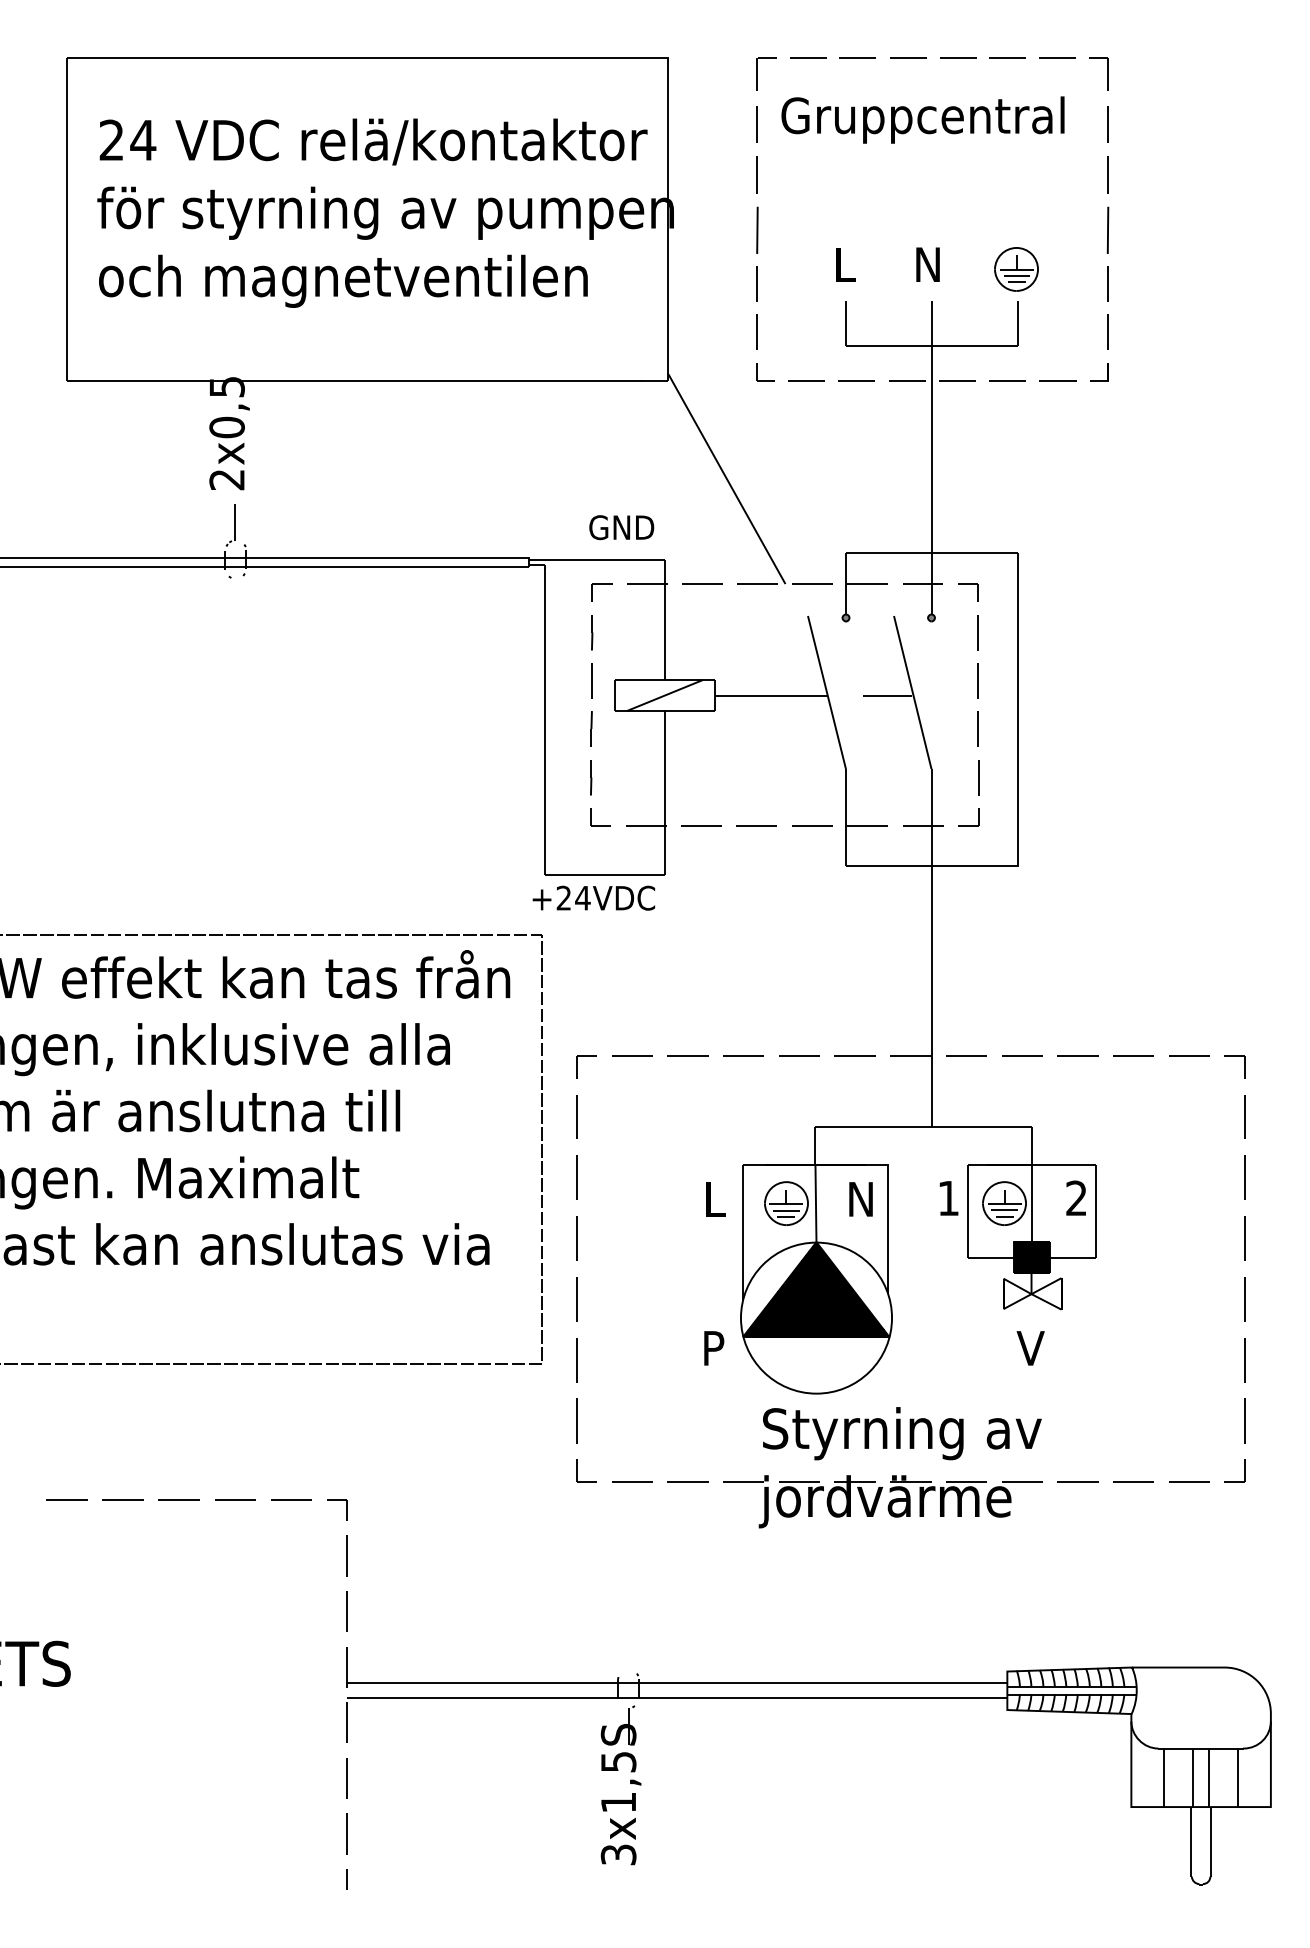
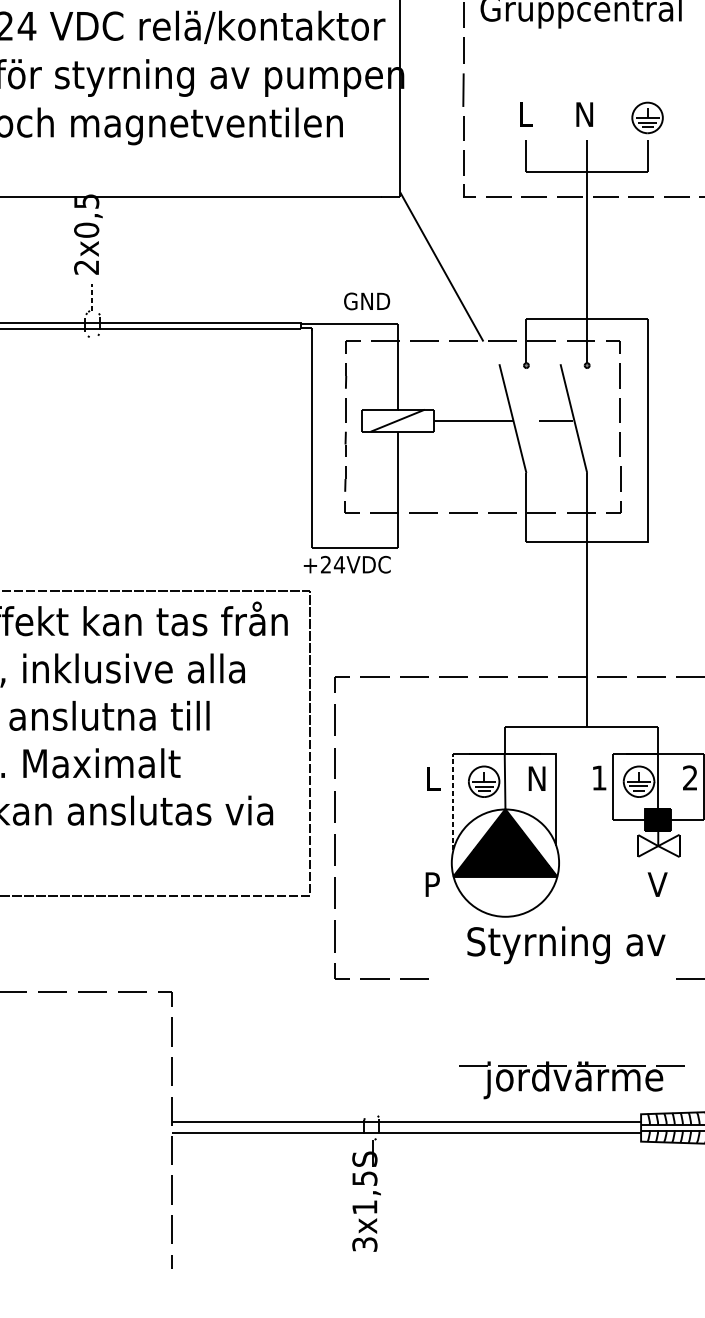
line: (234, 522) -> (91, 297), solid -> dashed
line: (742, 1232) -> (452, 802), solid -> dashed
part: (882, 1501) -> (571, 1080), moved

